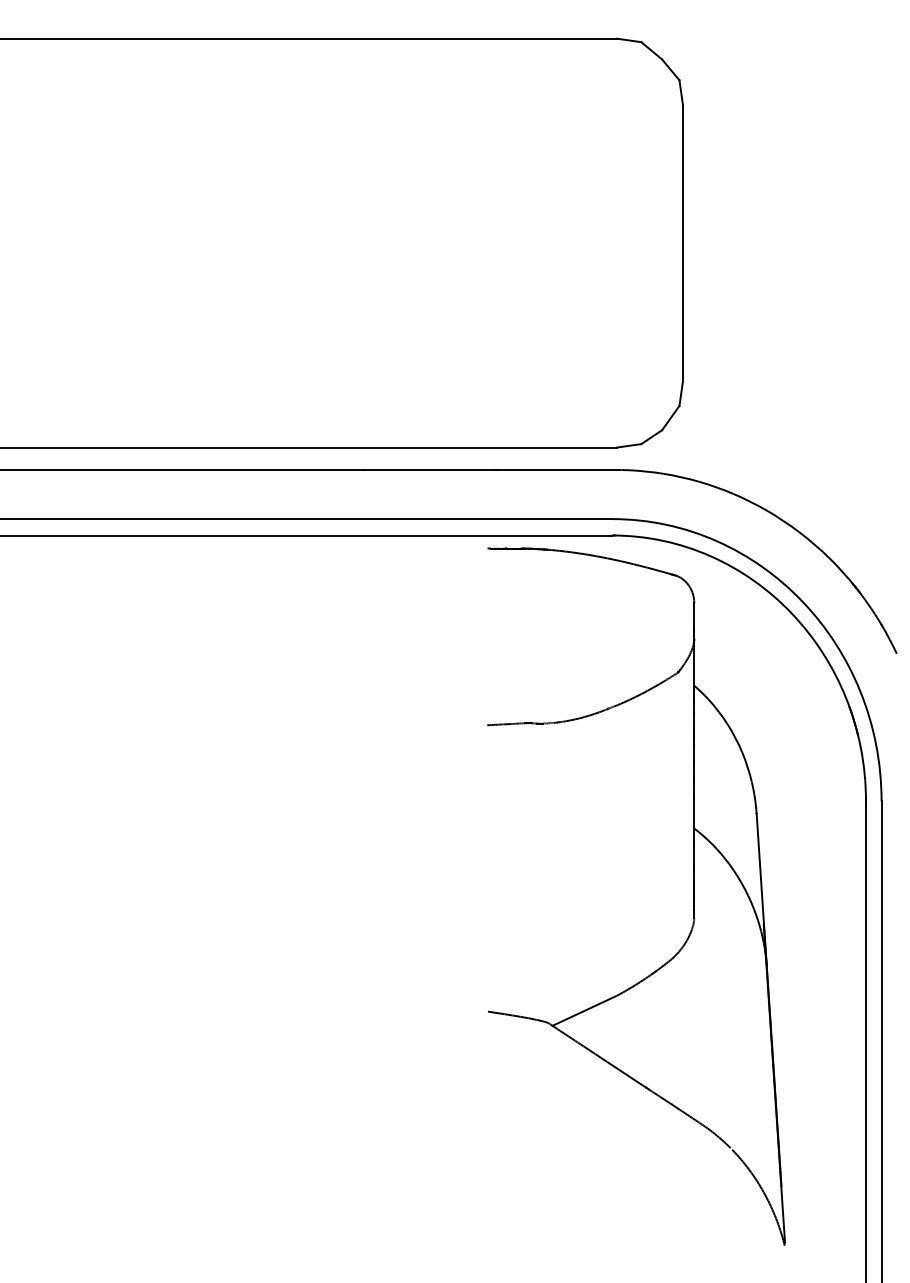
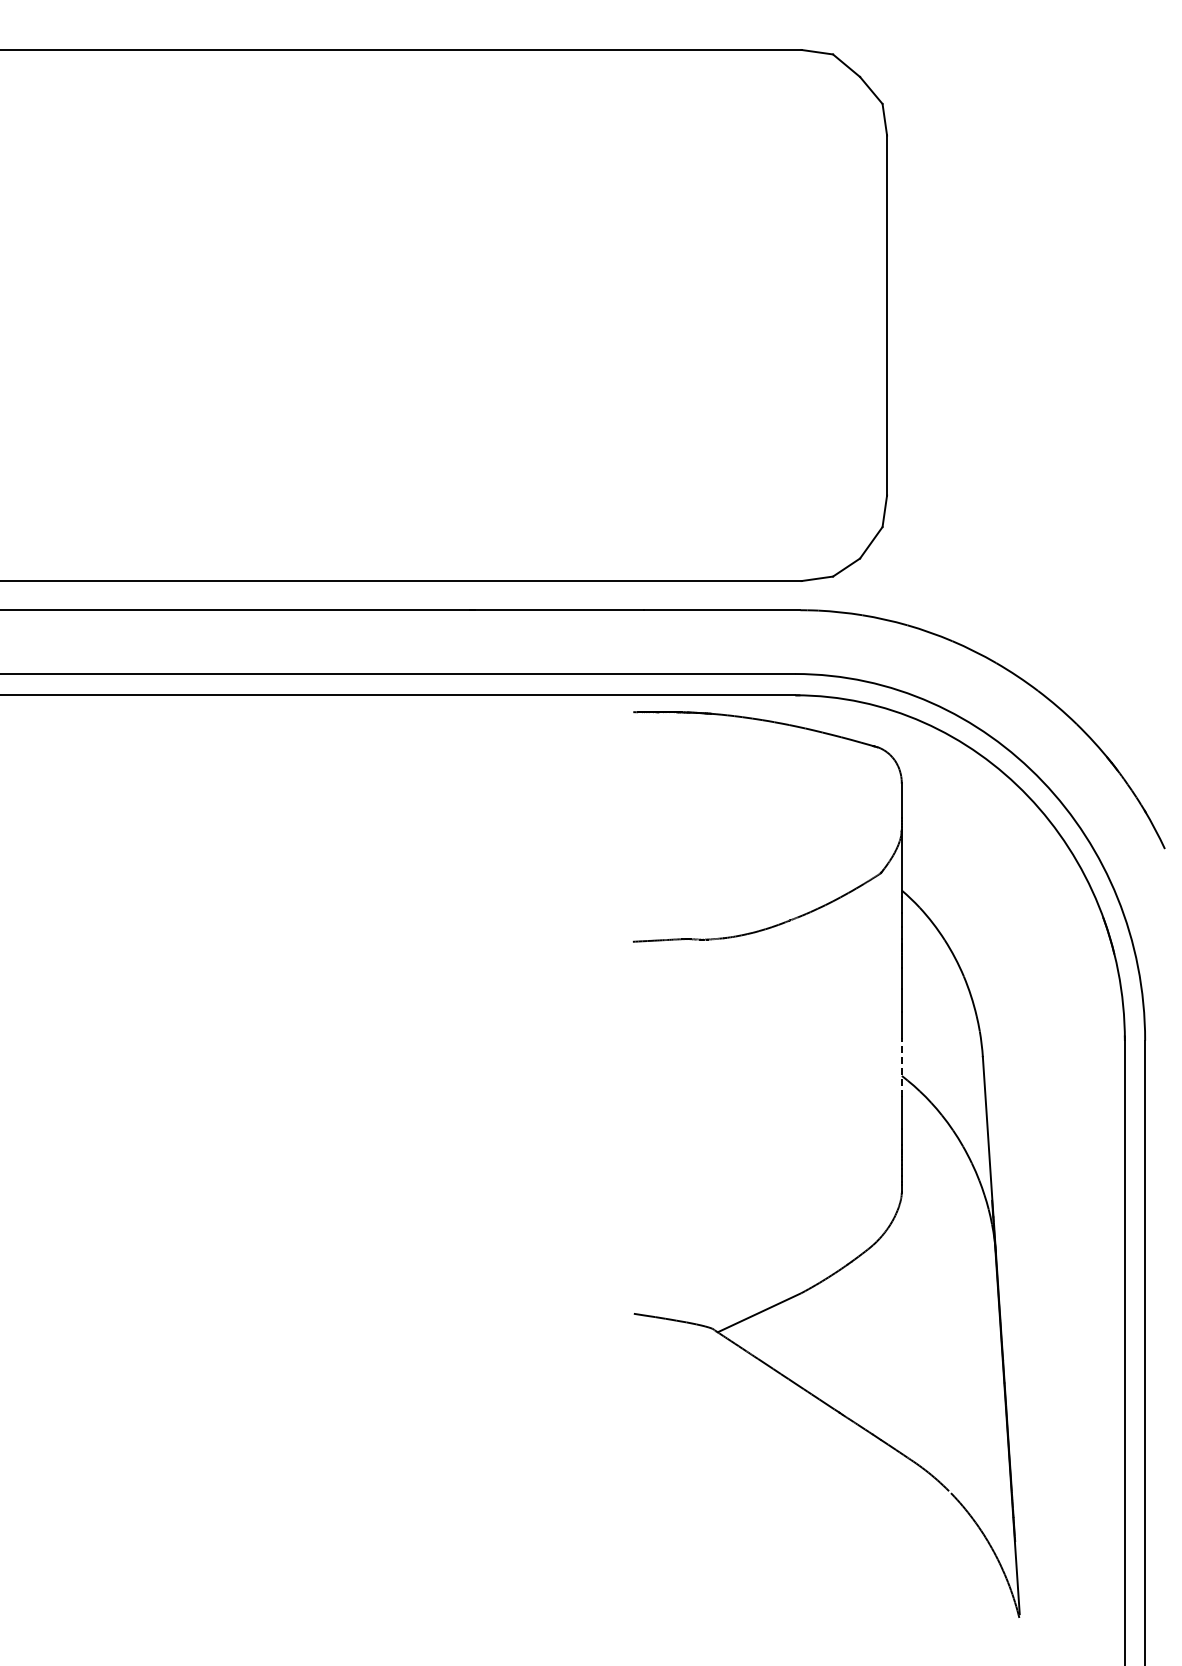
line: (694, 822) -> (901, 1067), solid -> dashed

